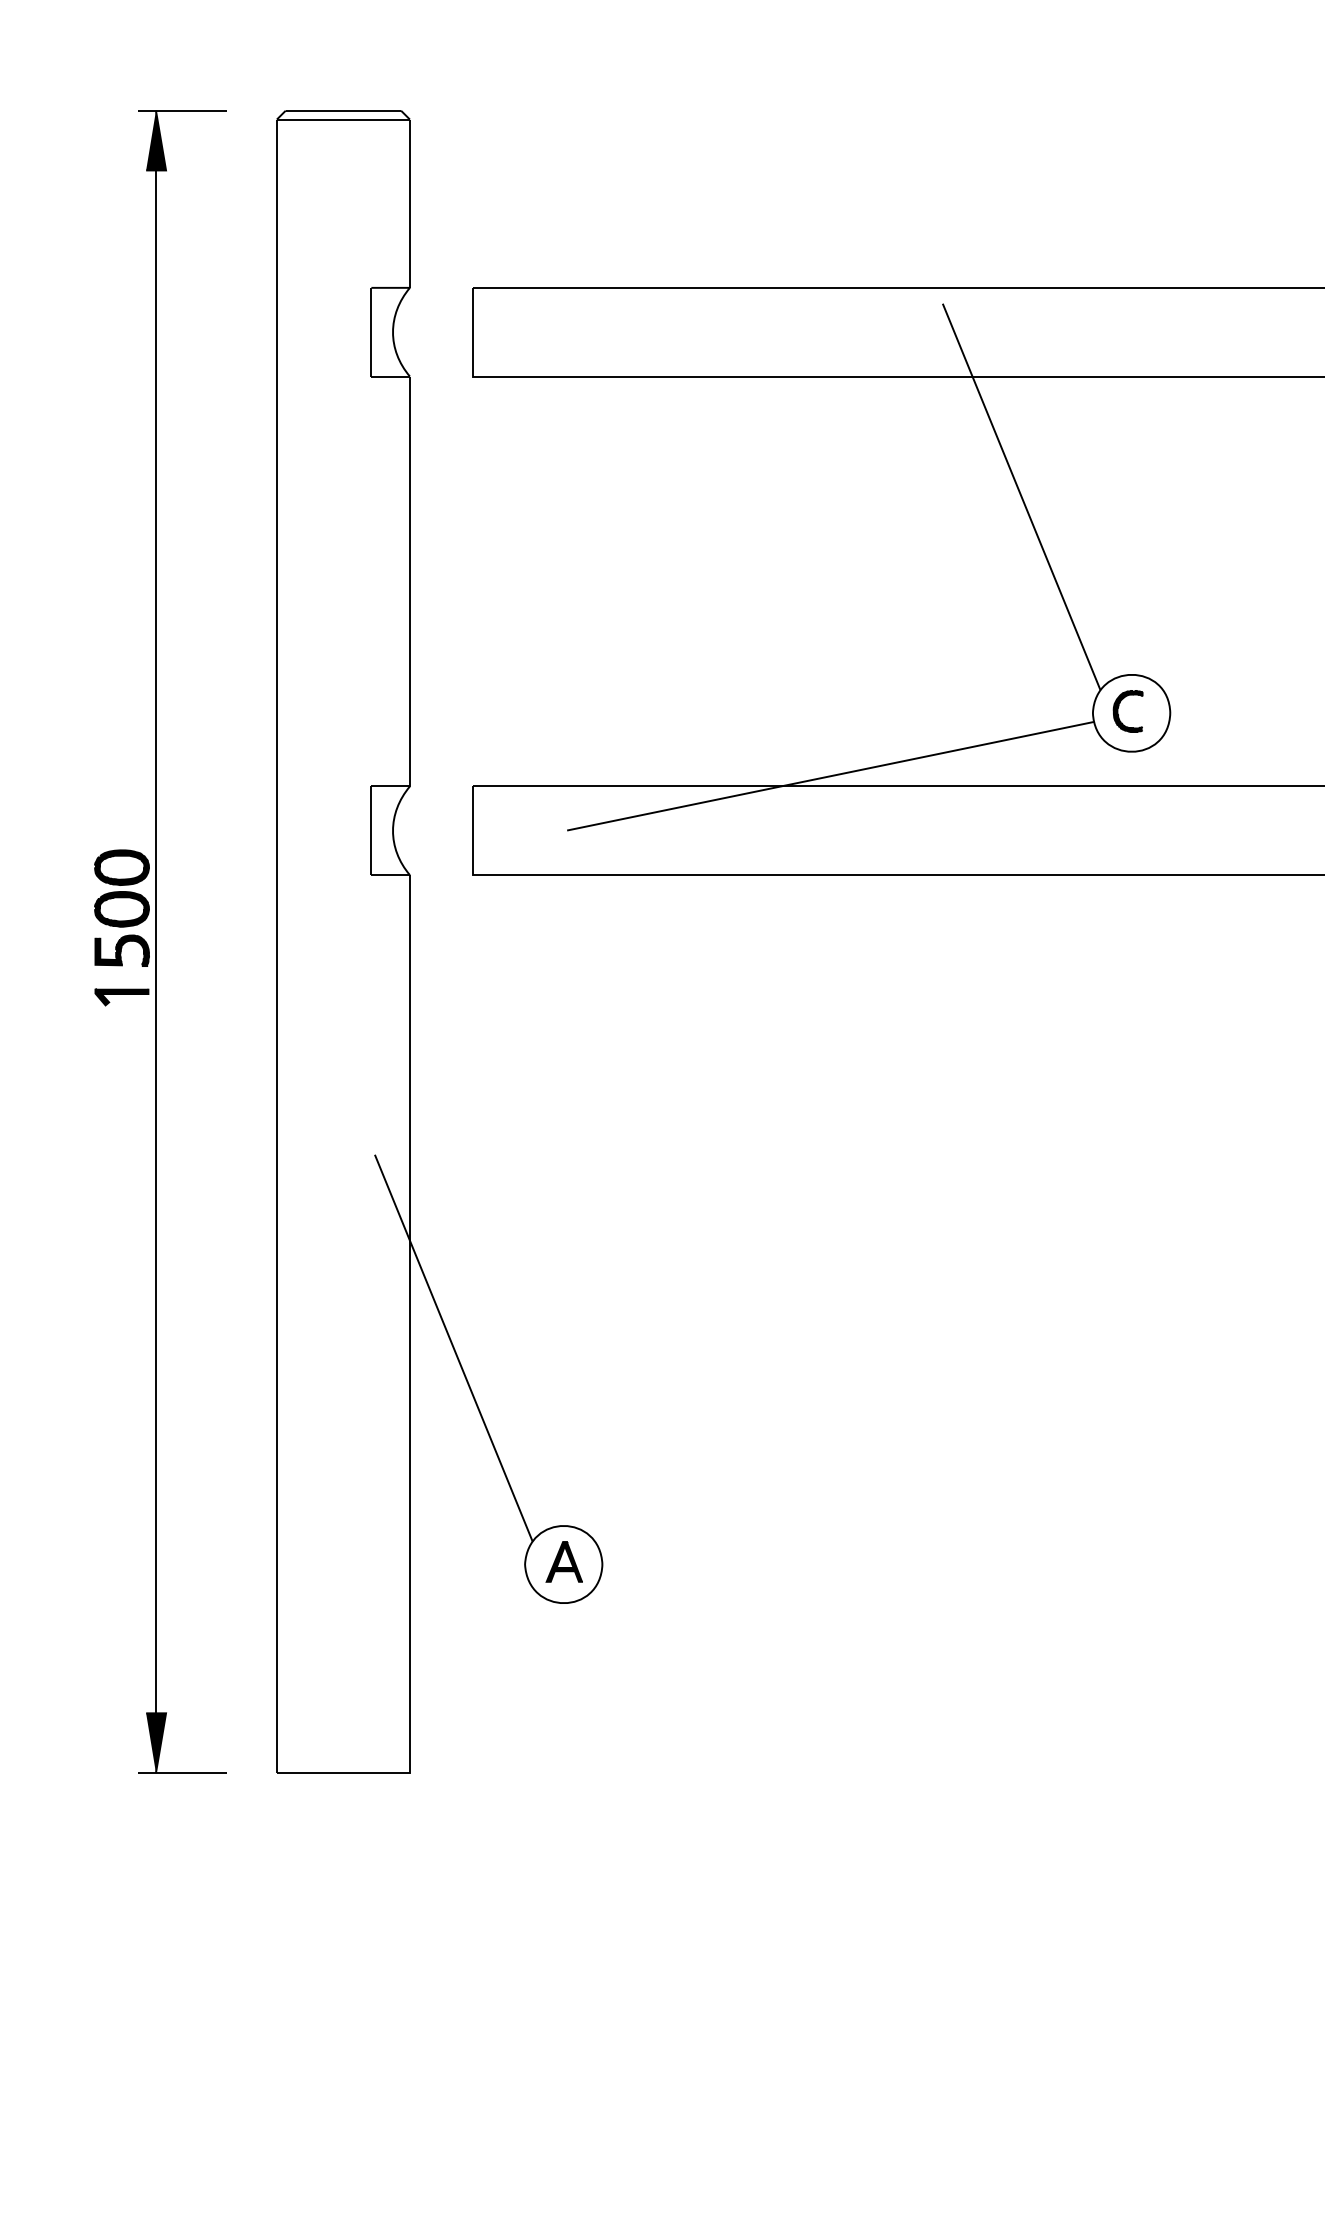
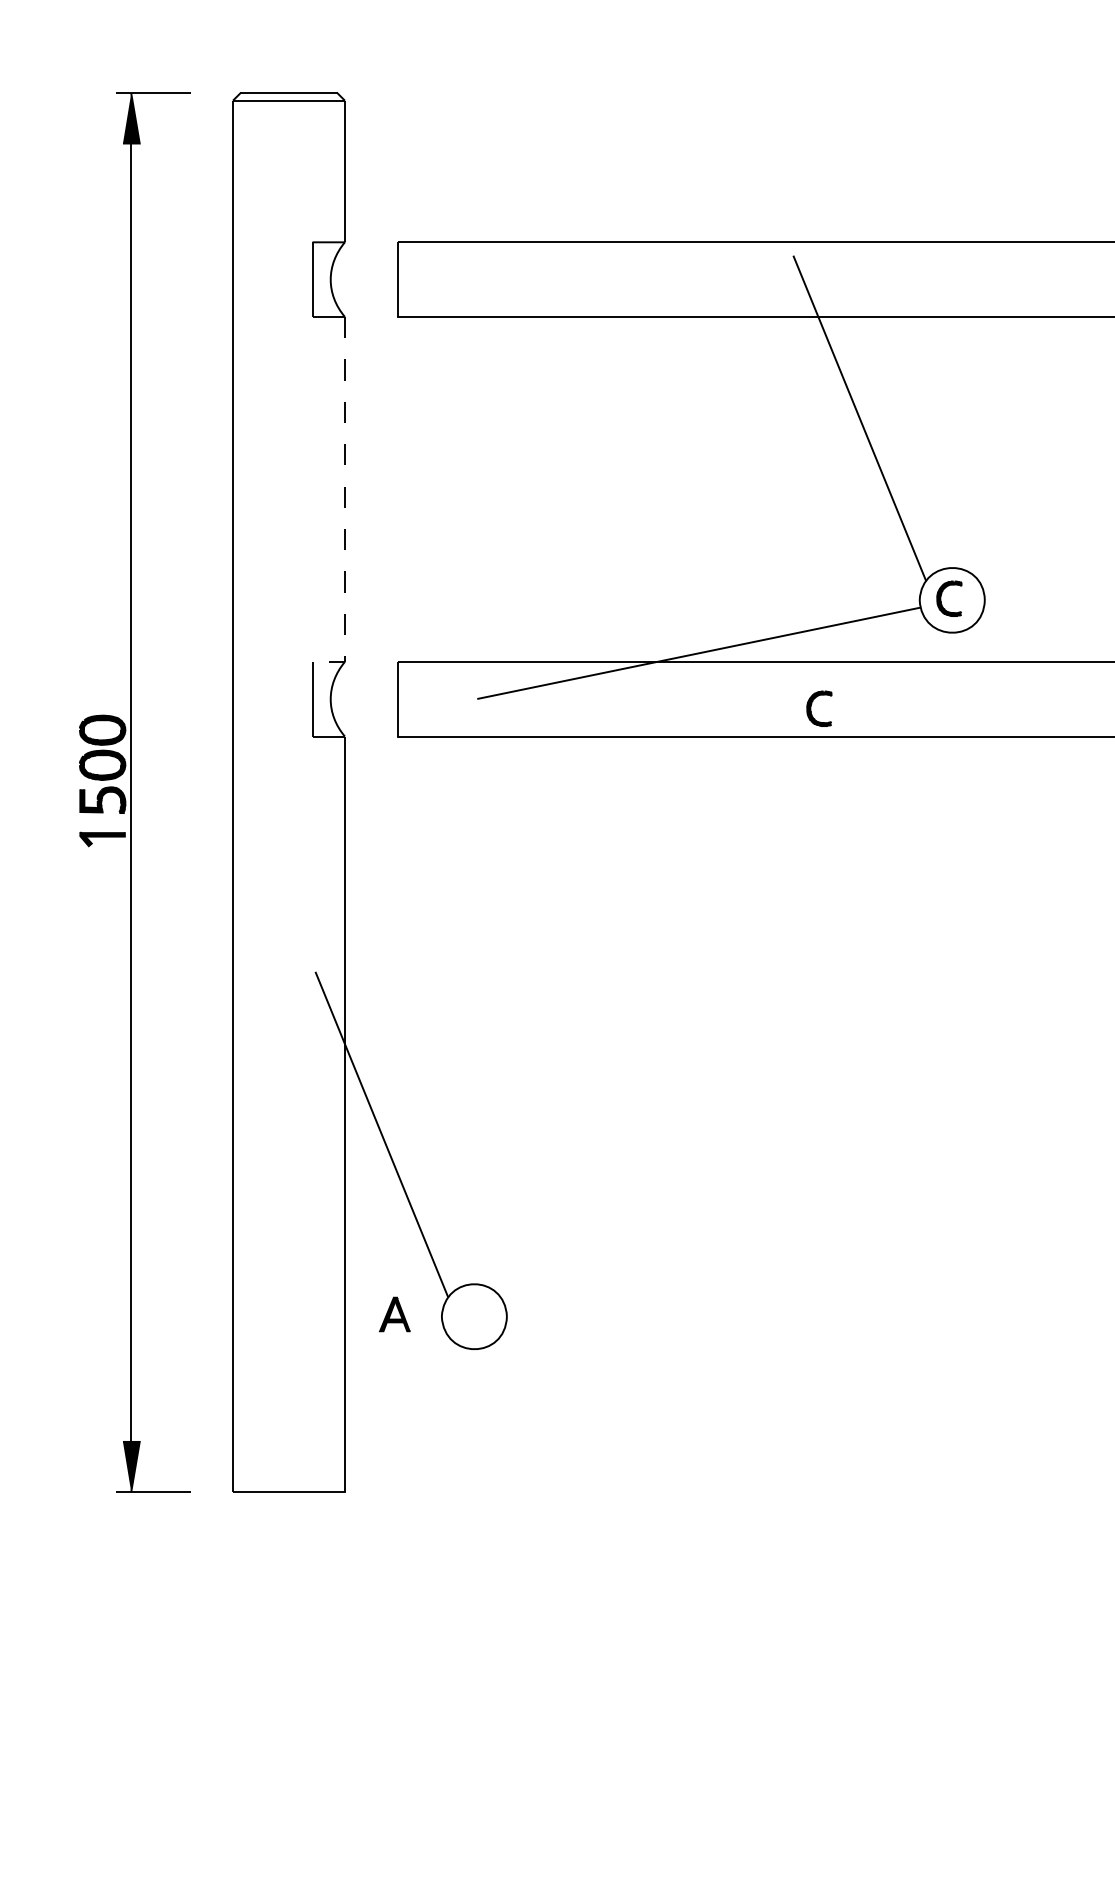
line: (409, 601) -> (344, 506), solid -> dashed
part: (964, 841) -> (811, 708), added
part: (563, 1561) -> (394, 1314), moved

